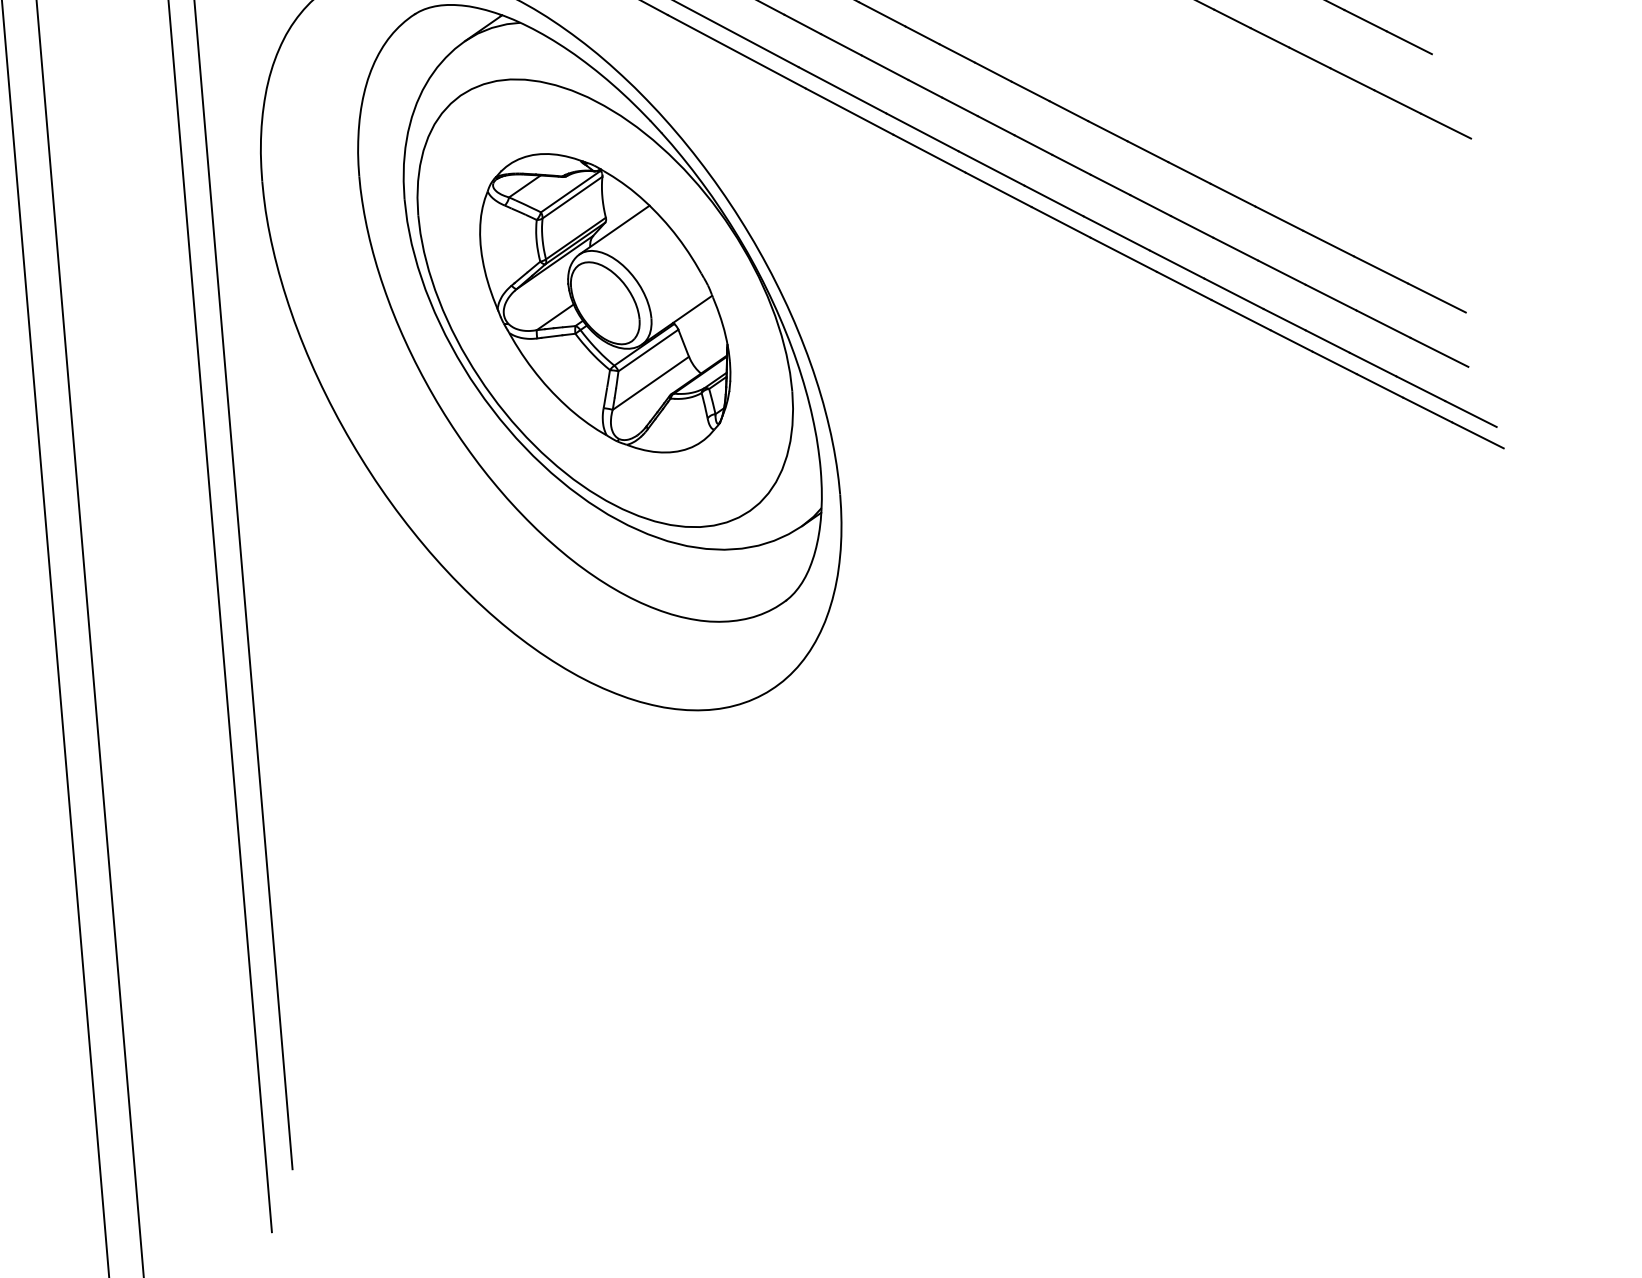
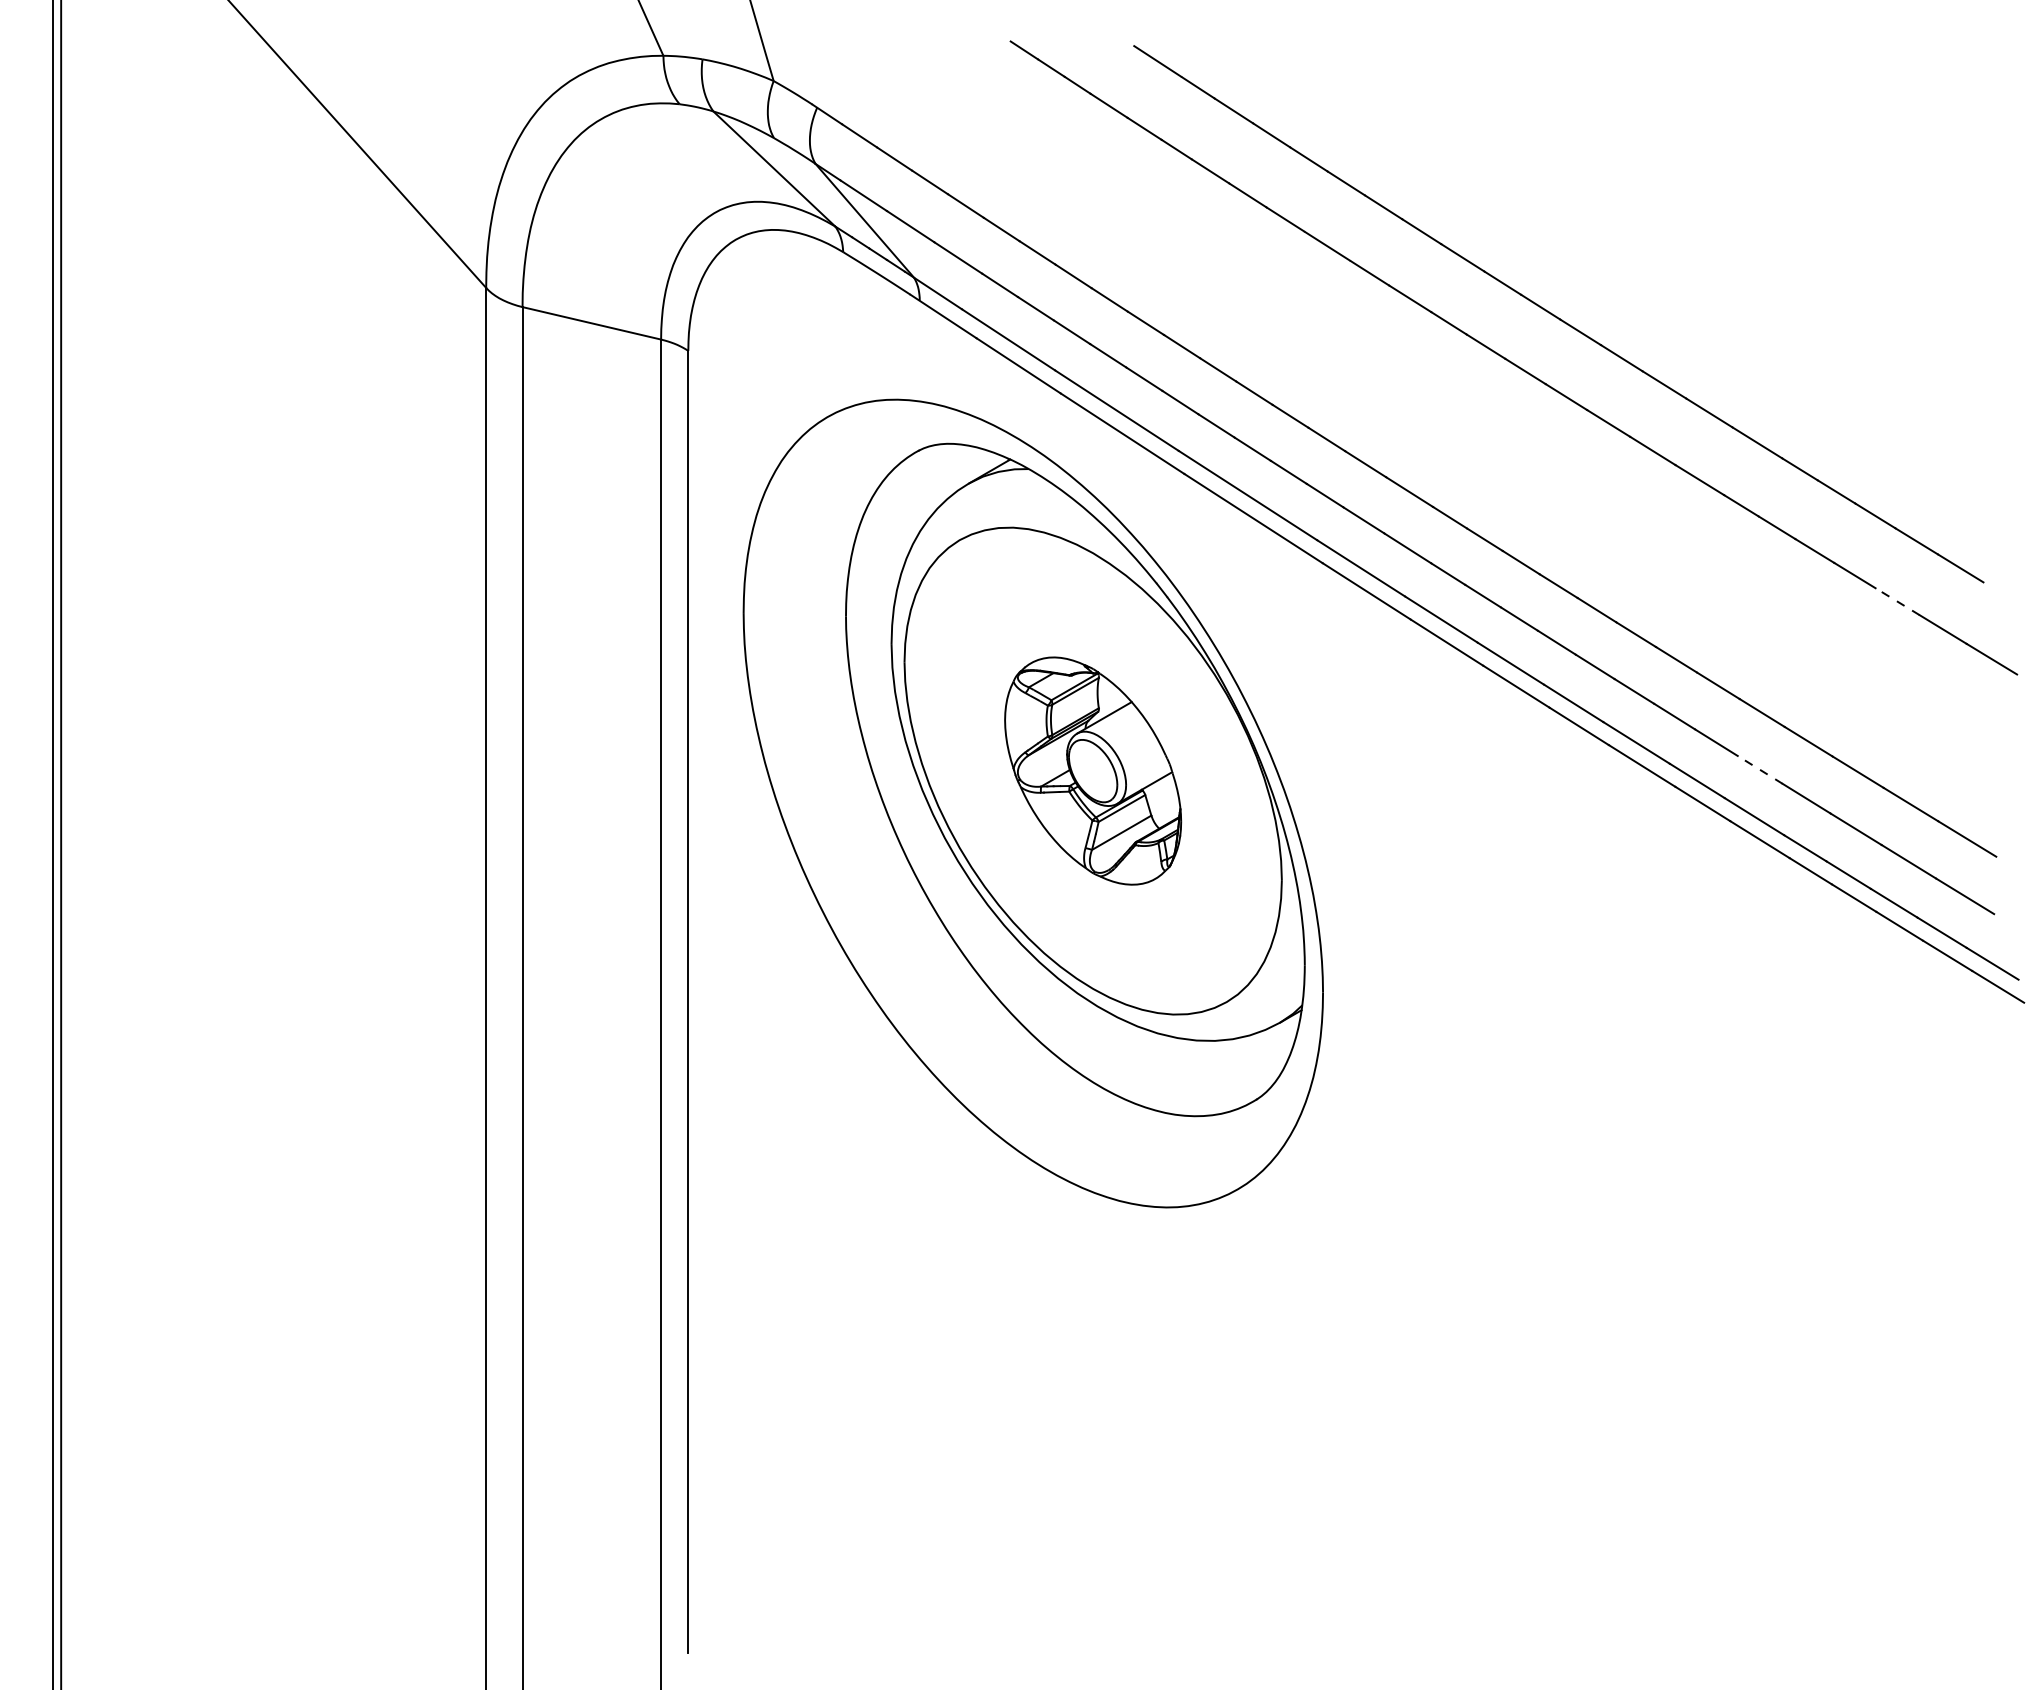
line: (1352, 79) -> (1897, 601), solid -> dashed
line: (1235, 248) -> (1759, 769), solid -> dashed
part: (604, 302) -> (1092, 770), size x0.7

